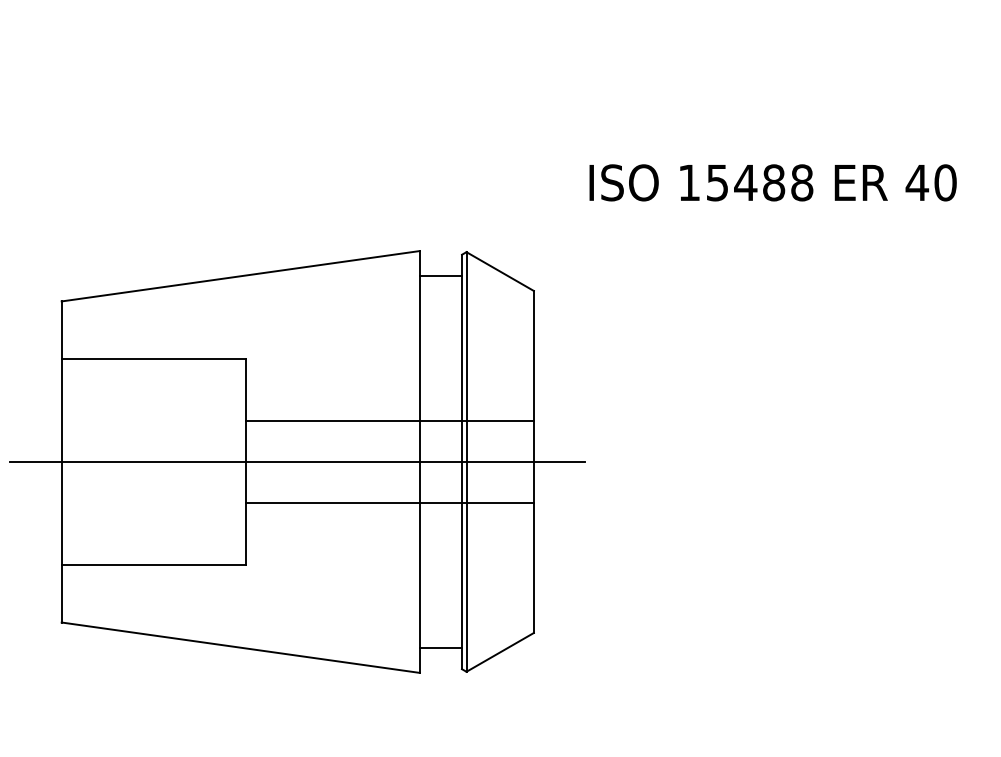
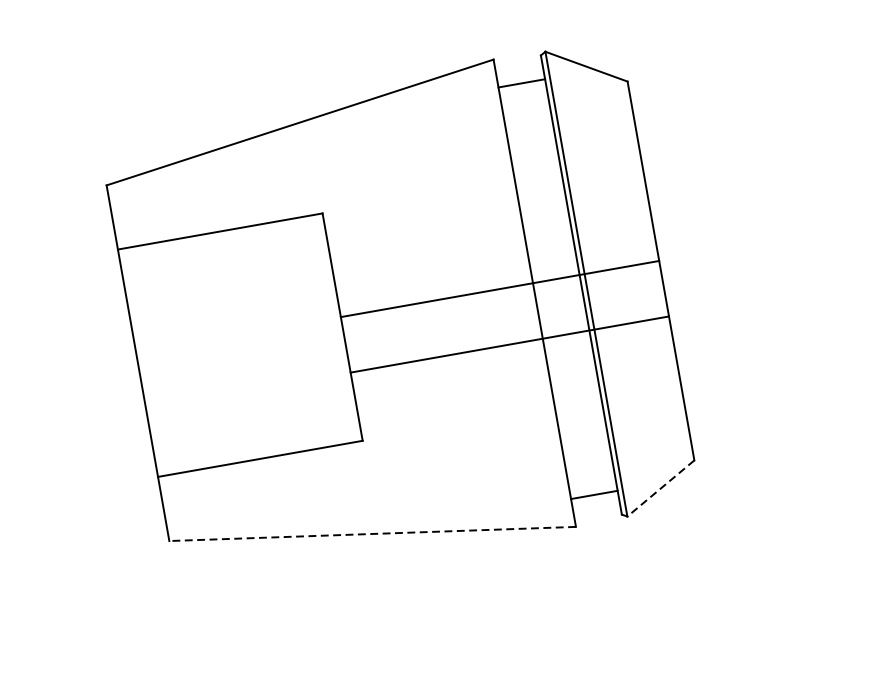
line: (389, 420) -> (499, 288), moved
line: (297, 461) -> (399, 316), removed
line: (240, 647) -> (372, 533), solid -> dashed
line: (500, 652) -> (661, 488), solid -> dashed

